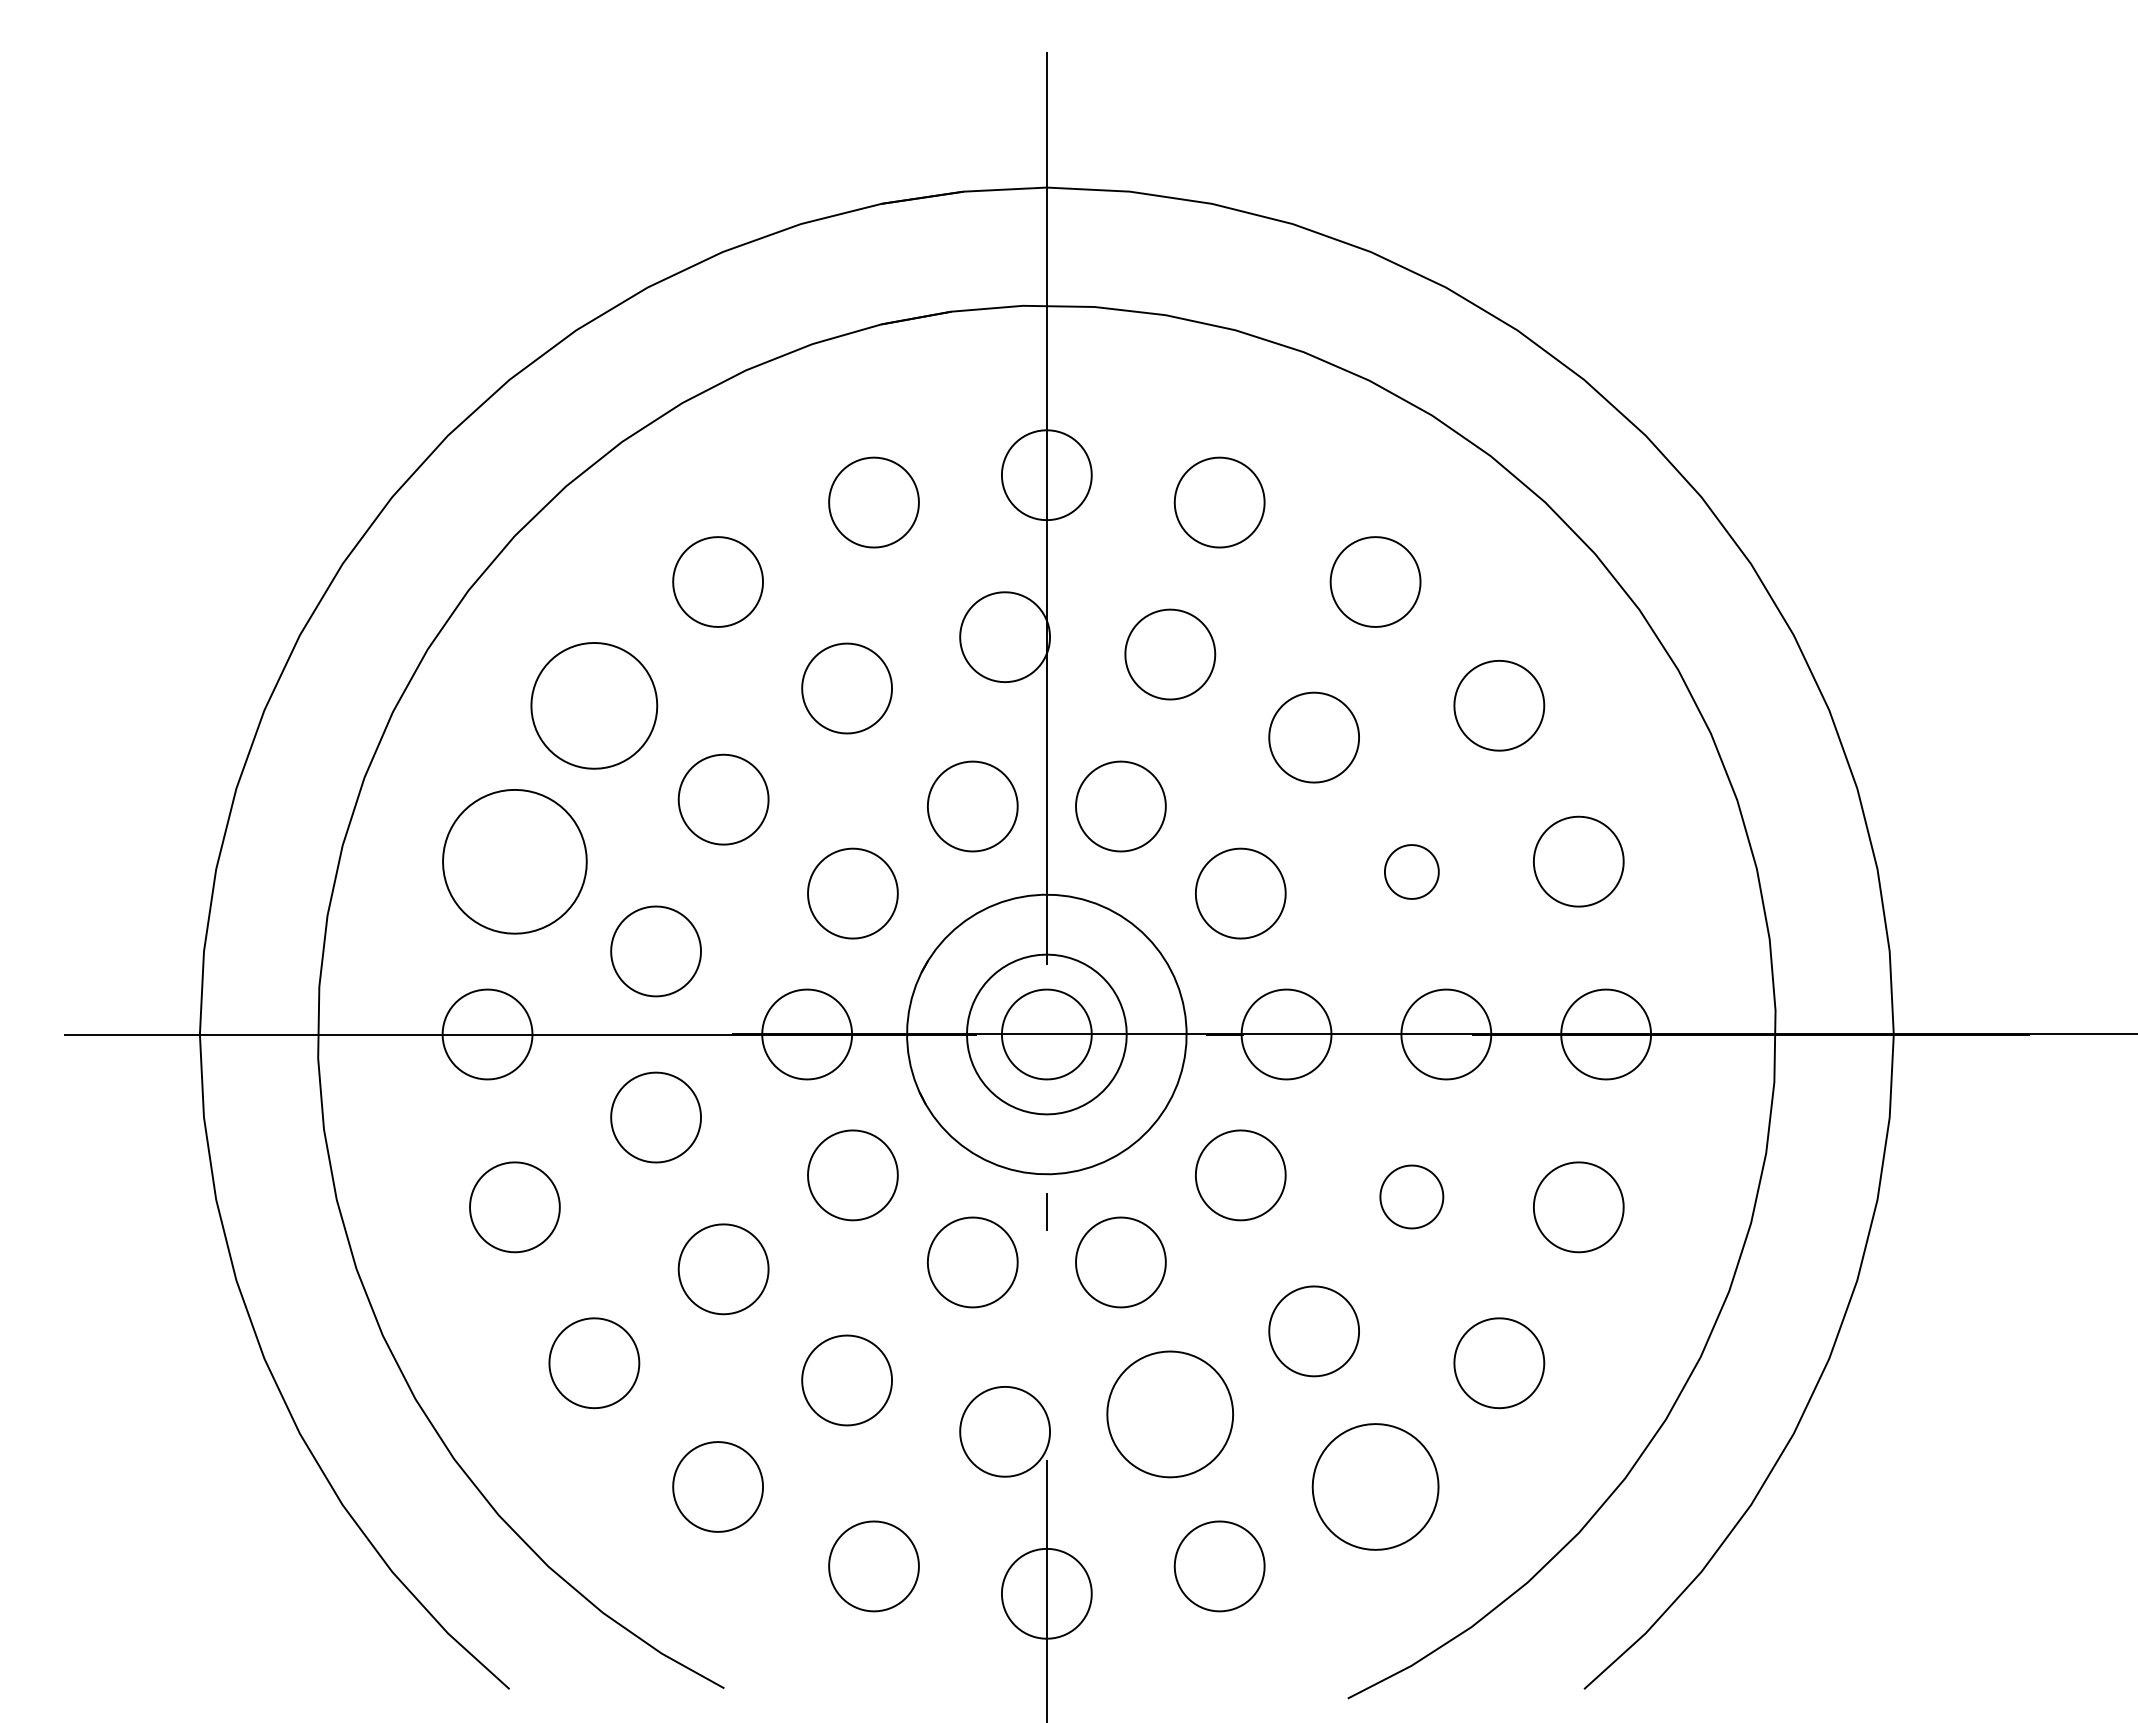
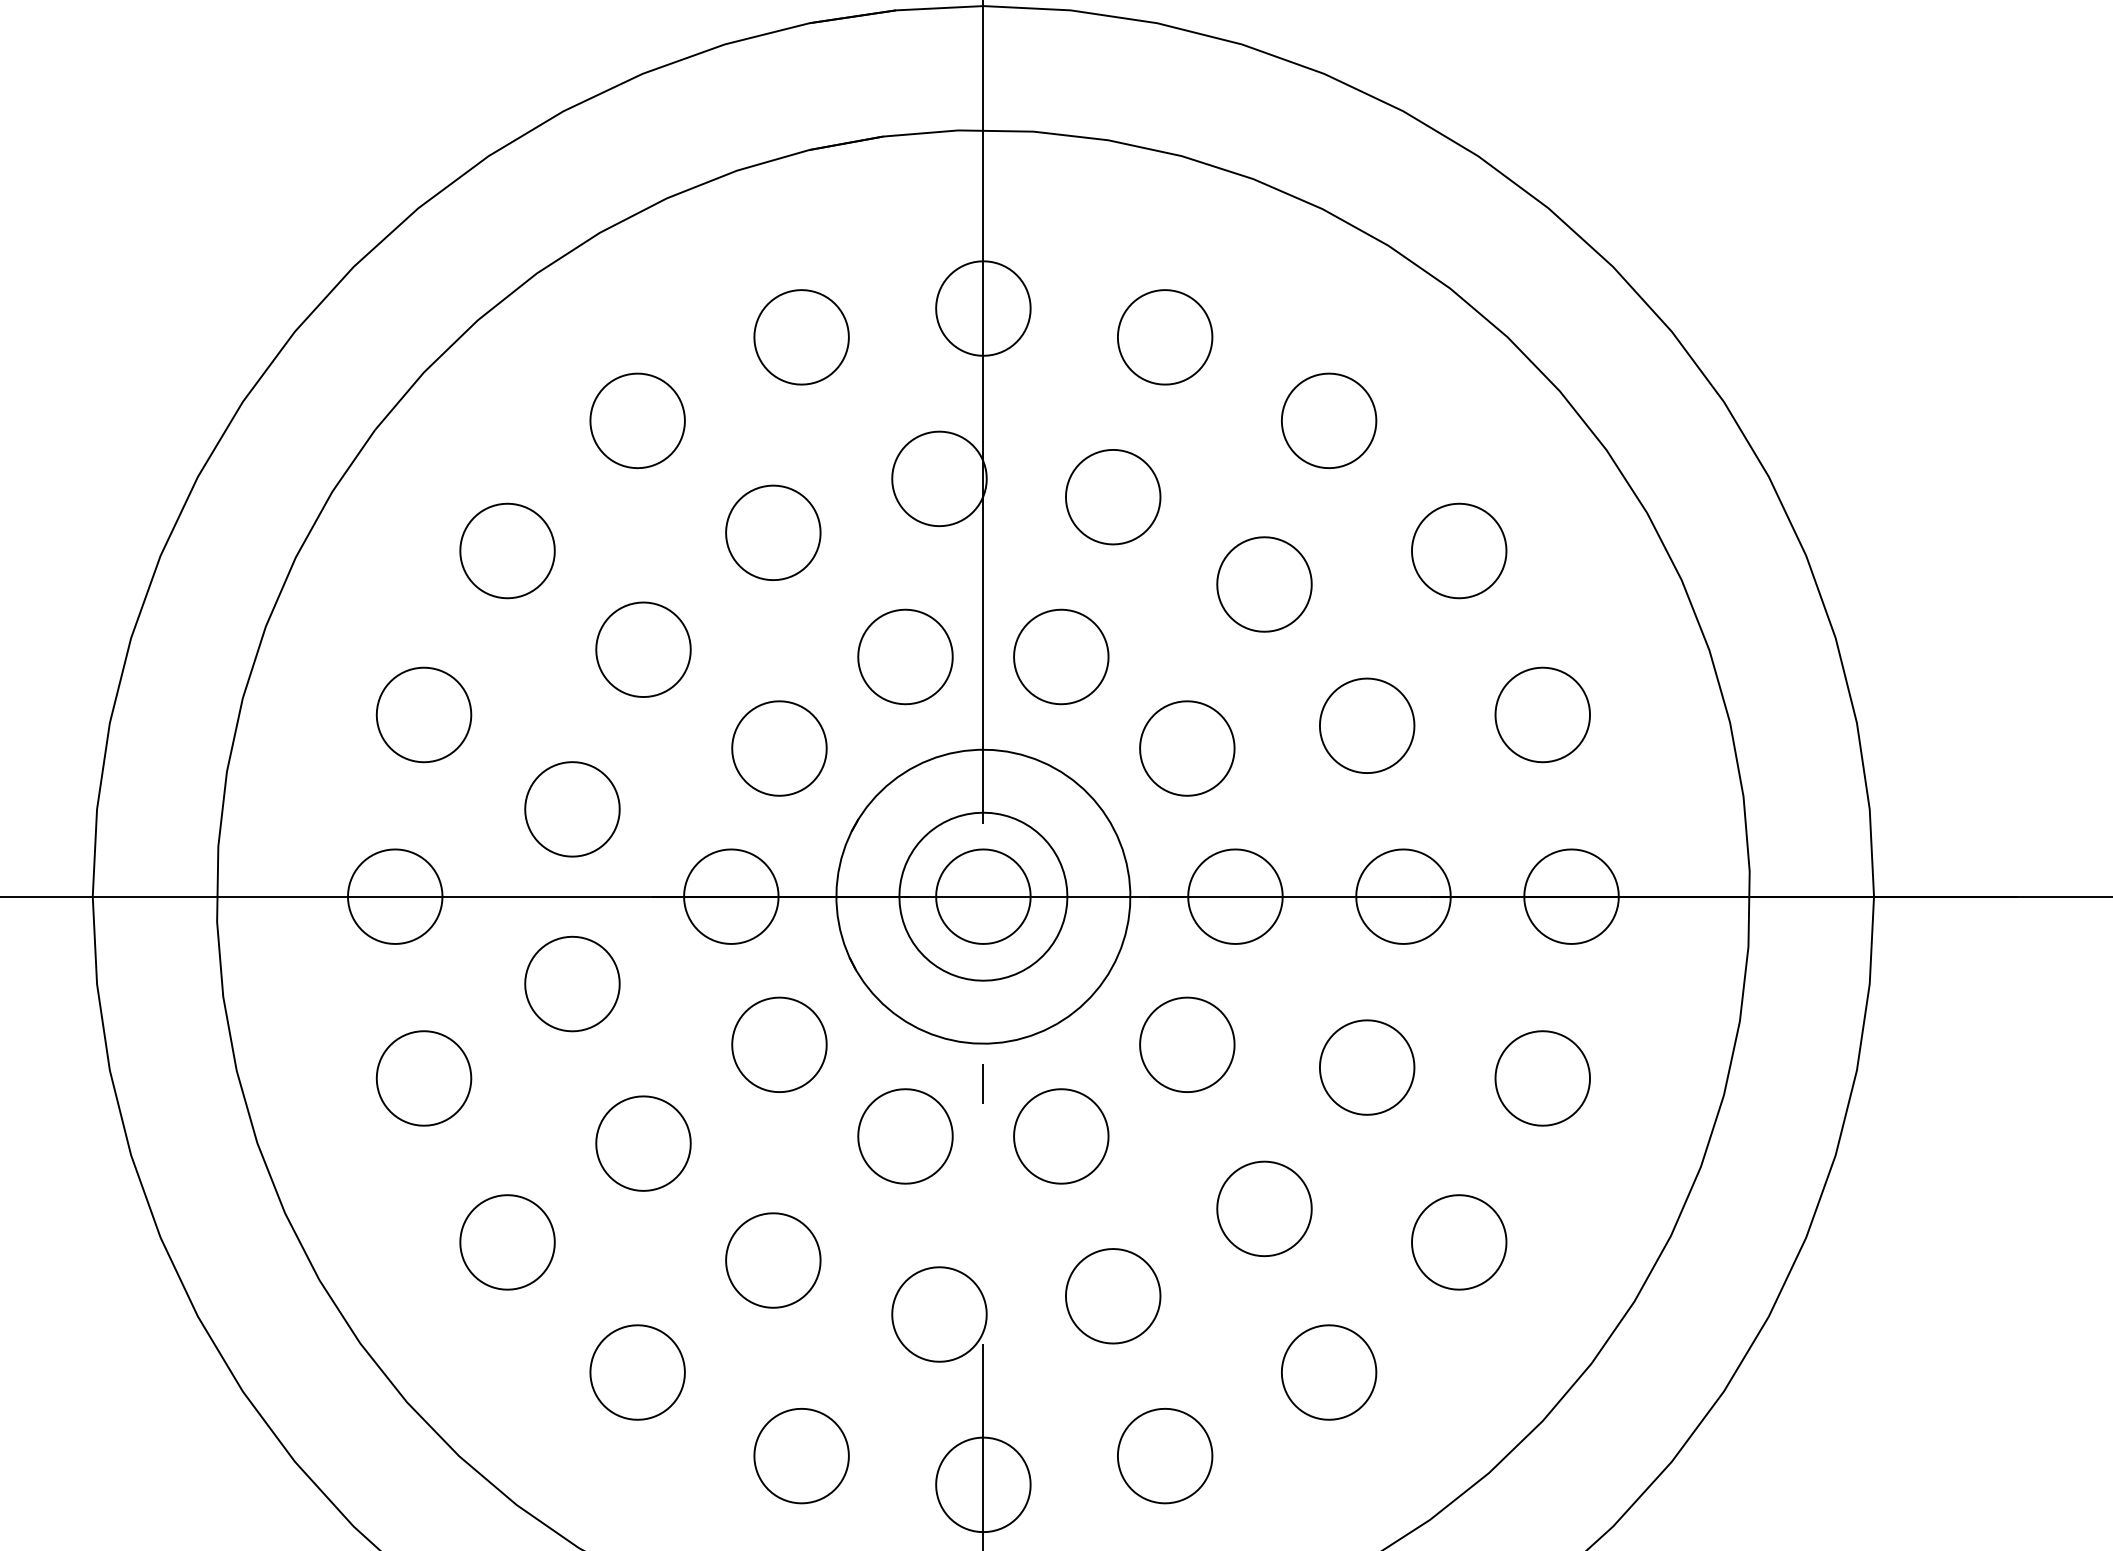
part: (594, 705) -> (507, 550), size x0.71
part: (514, 861) -> (423, 714), size x0.62
part: (1411, 871) -> (1366, 725), size x1.67
part: (1411, 1196) -> (1366, 1067), size x1.43
part: (1170, 1414) -> (1113, 1296), size x0.71
part: (1375, 1486) -> (1329, 1372), size x0.71

